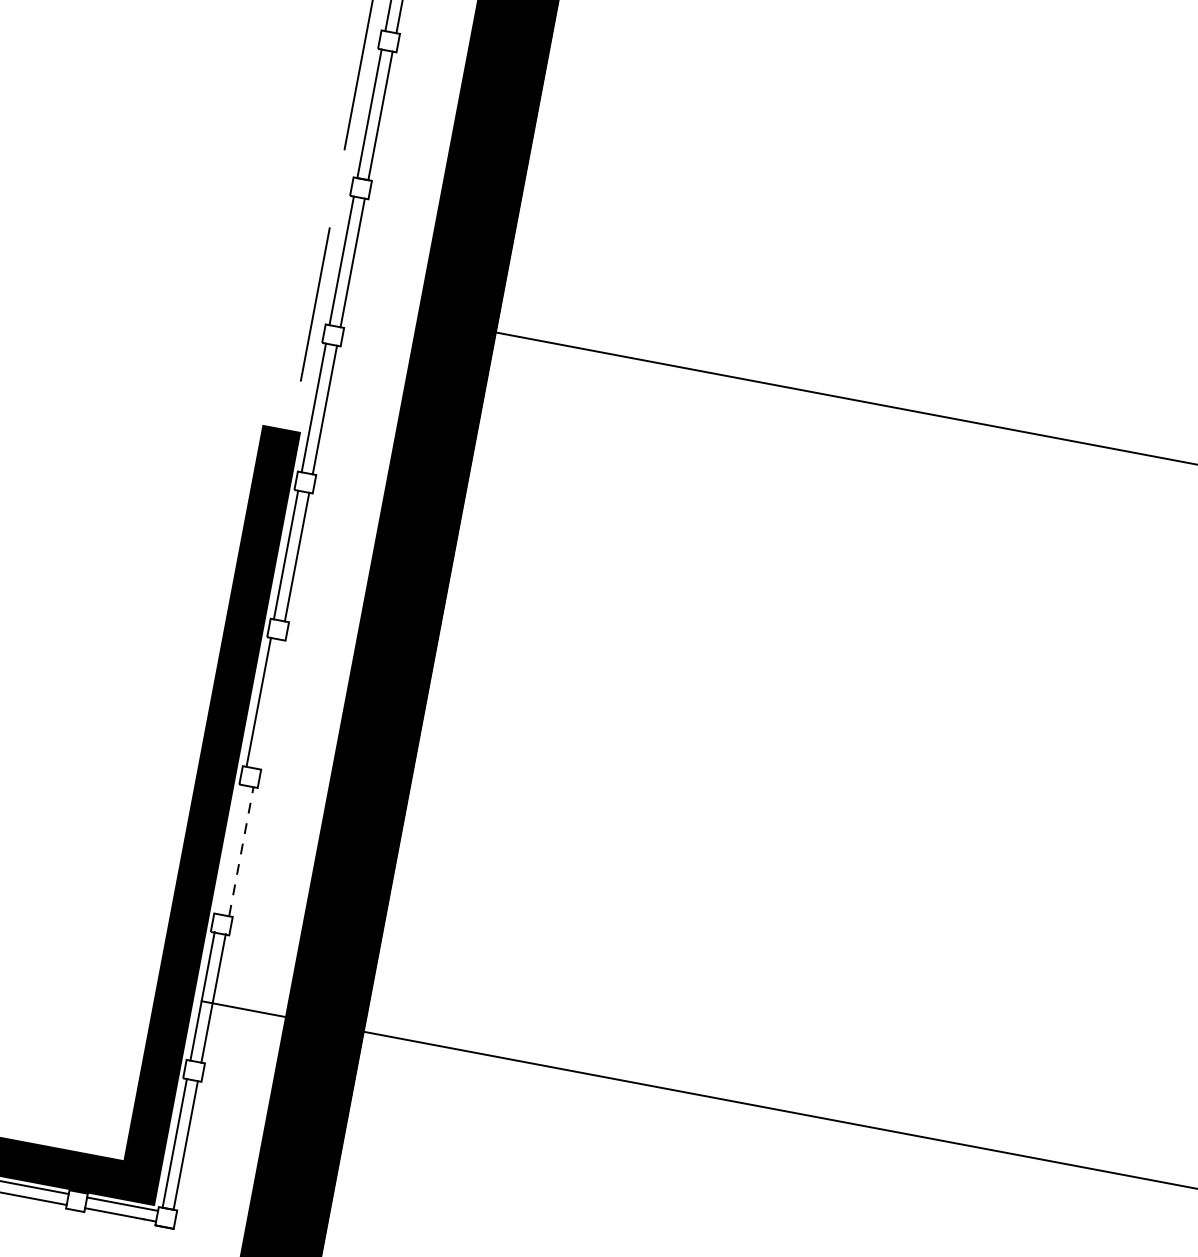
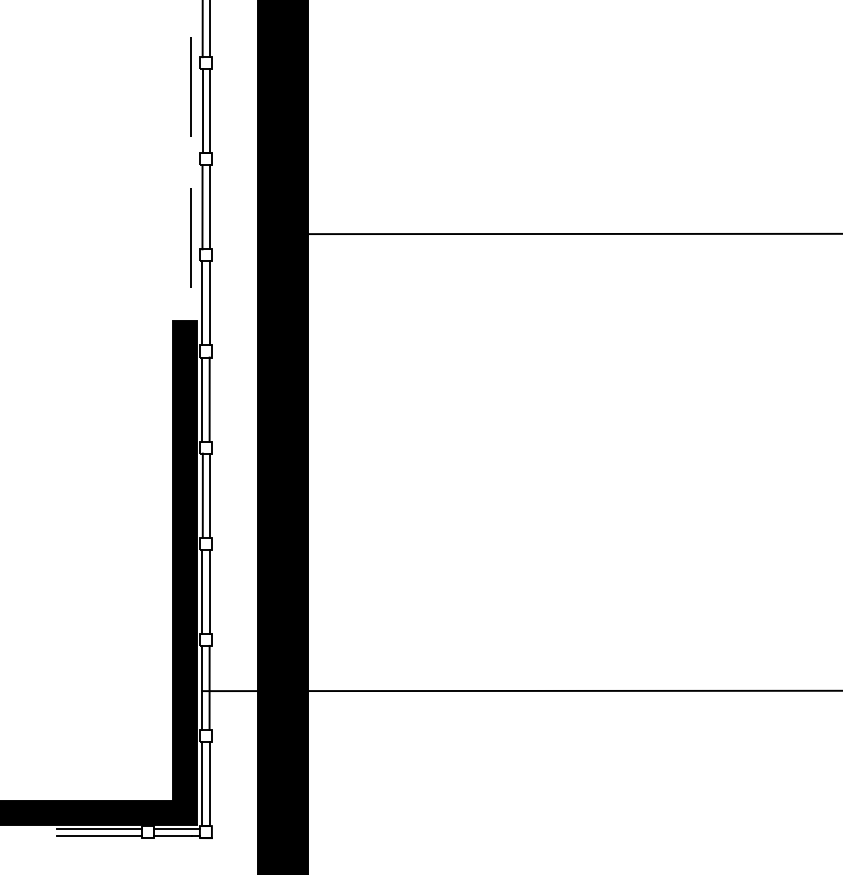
line: (270, 704) -> (210, 495), added
line: (230, 848) -> (202, 591), added
line: (241, 850) -> (209, 591), dashed -> solid

